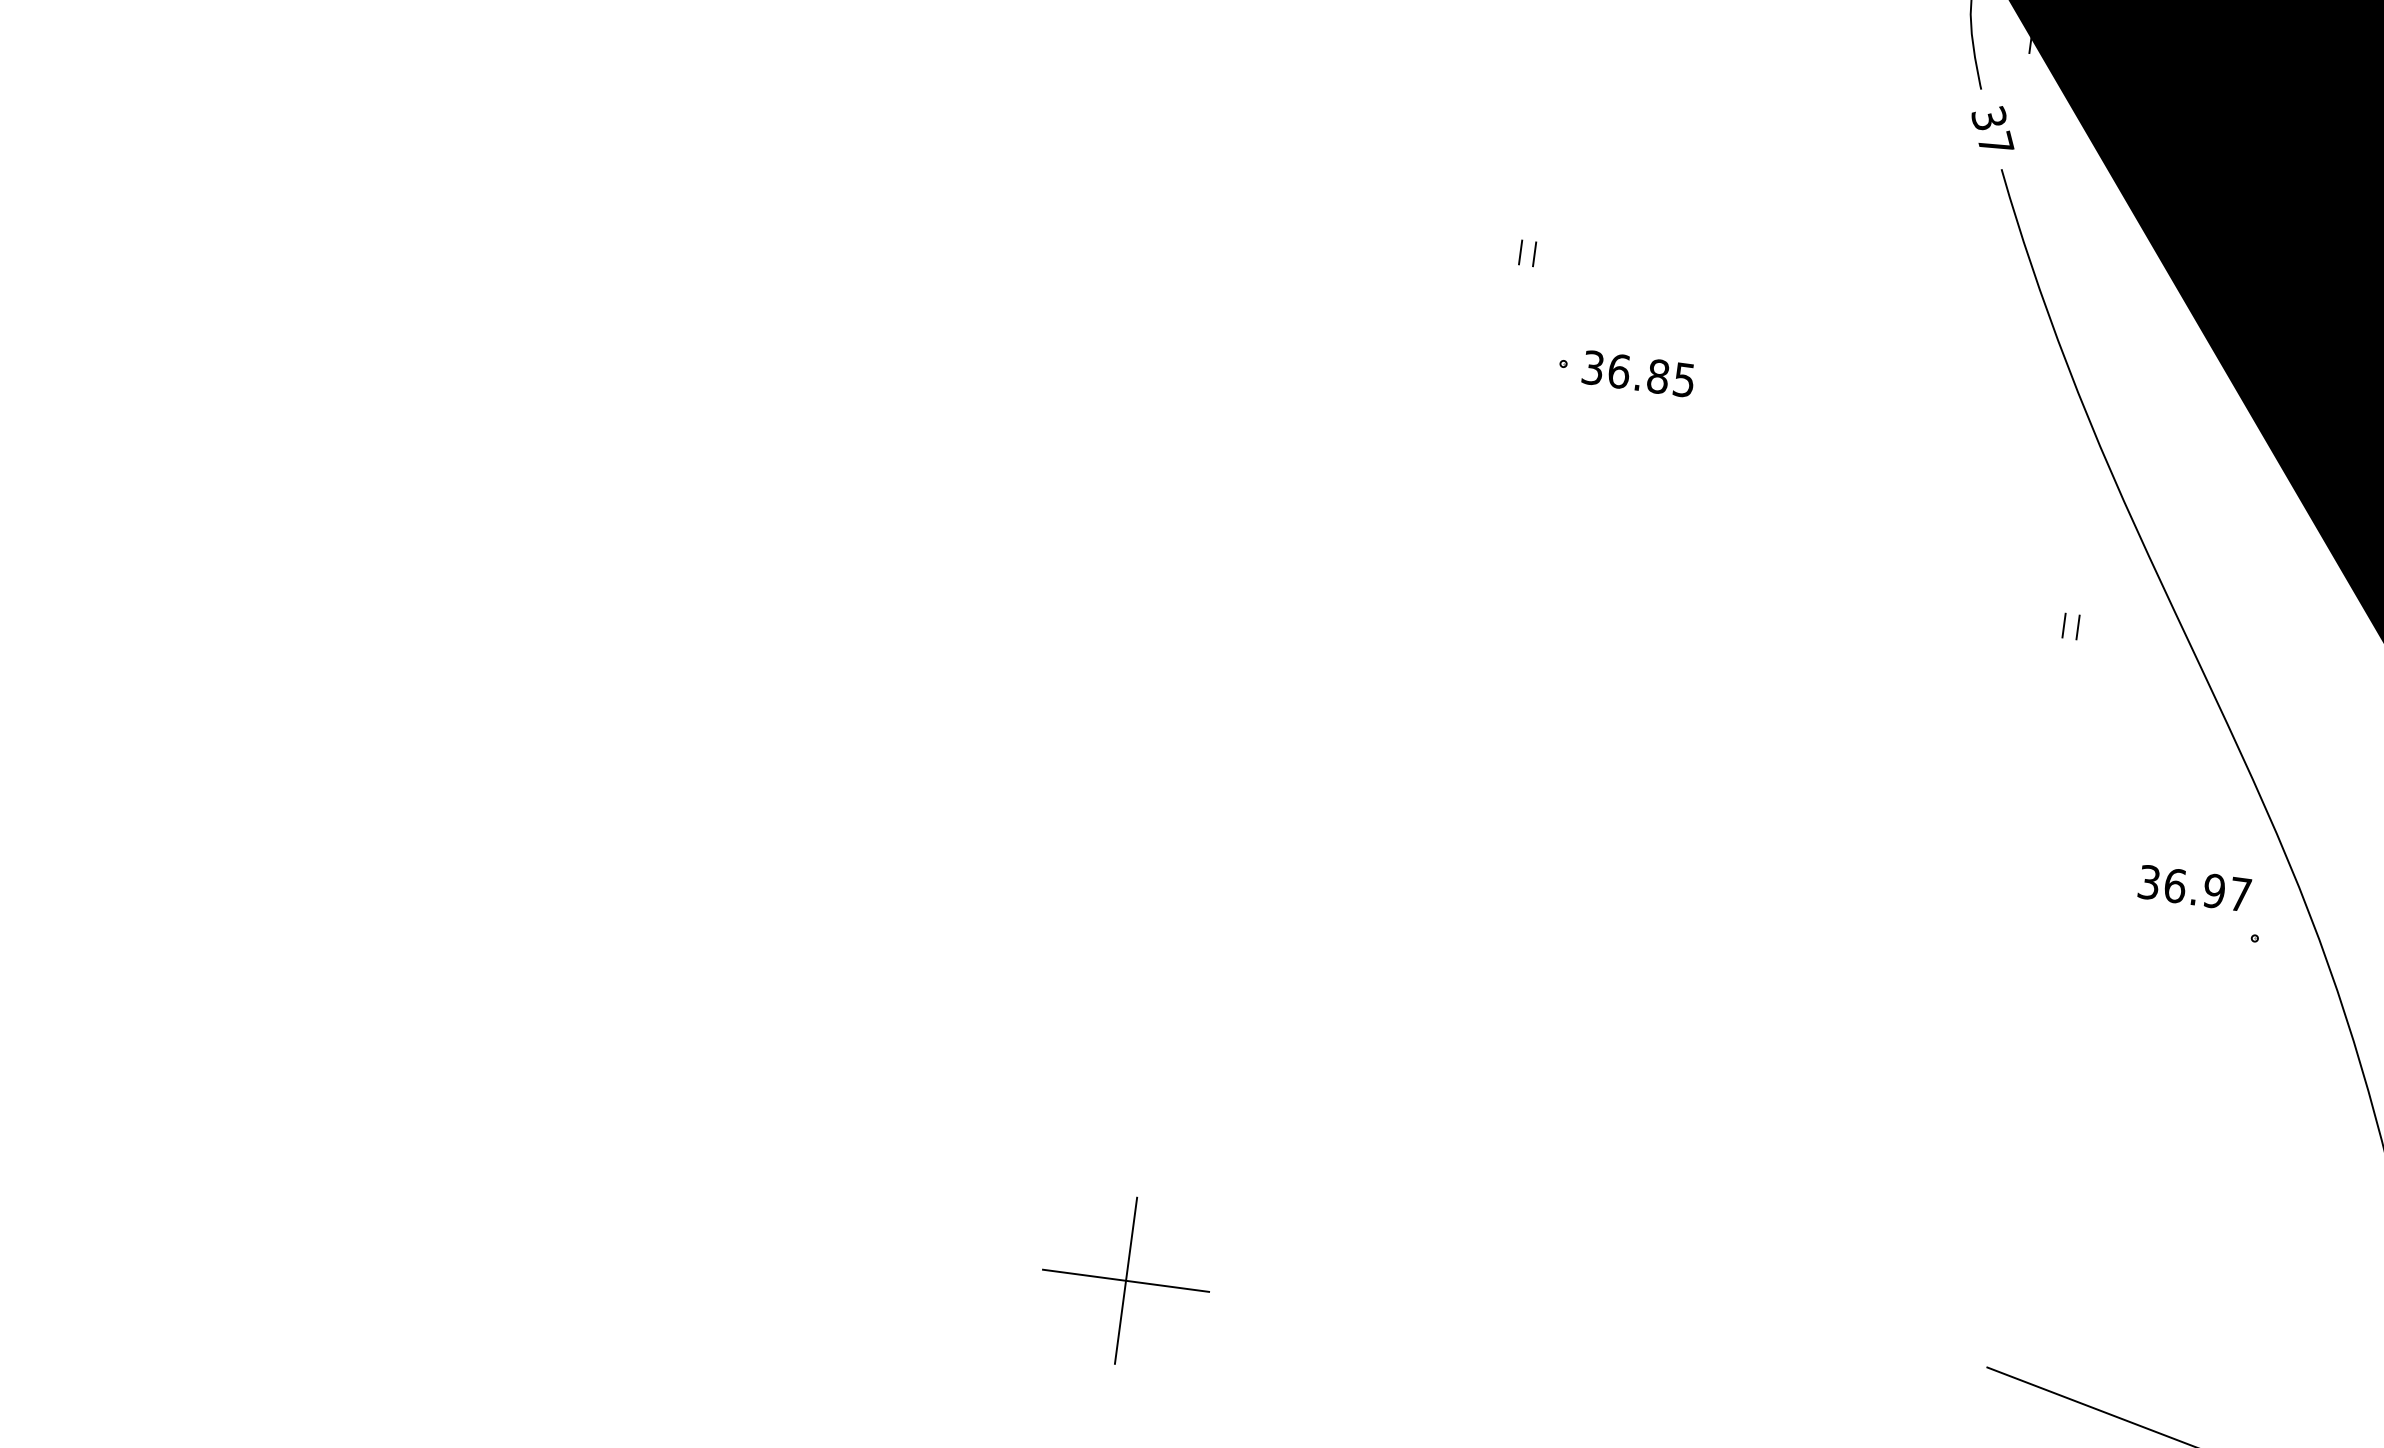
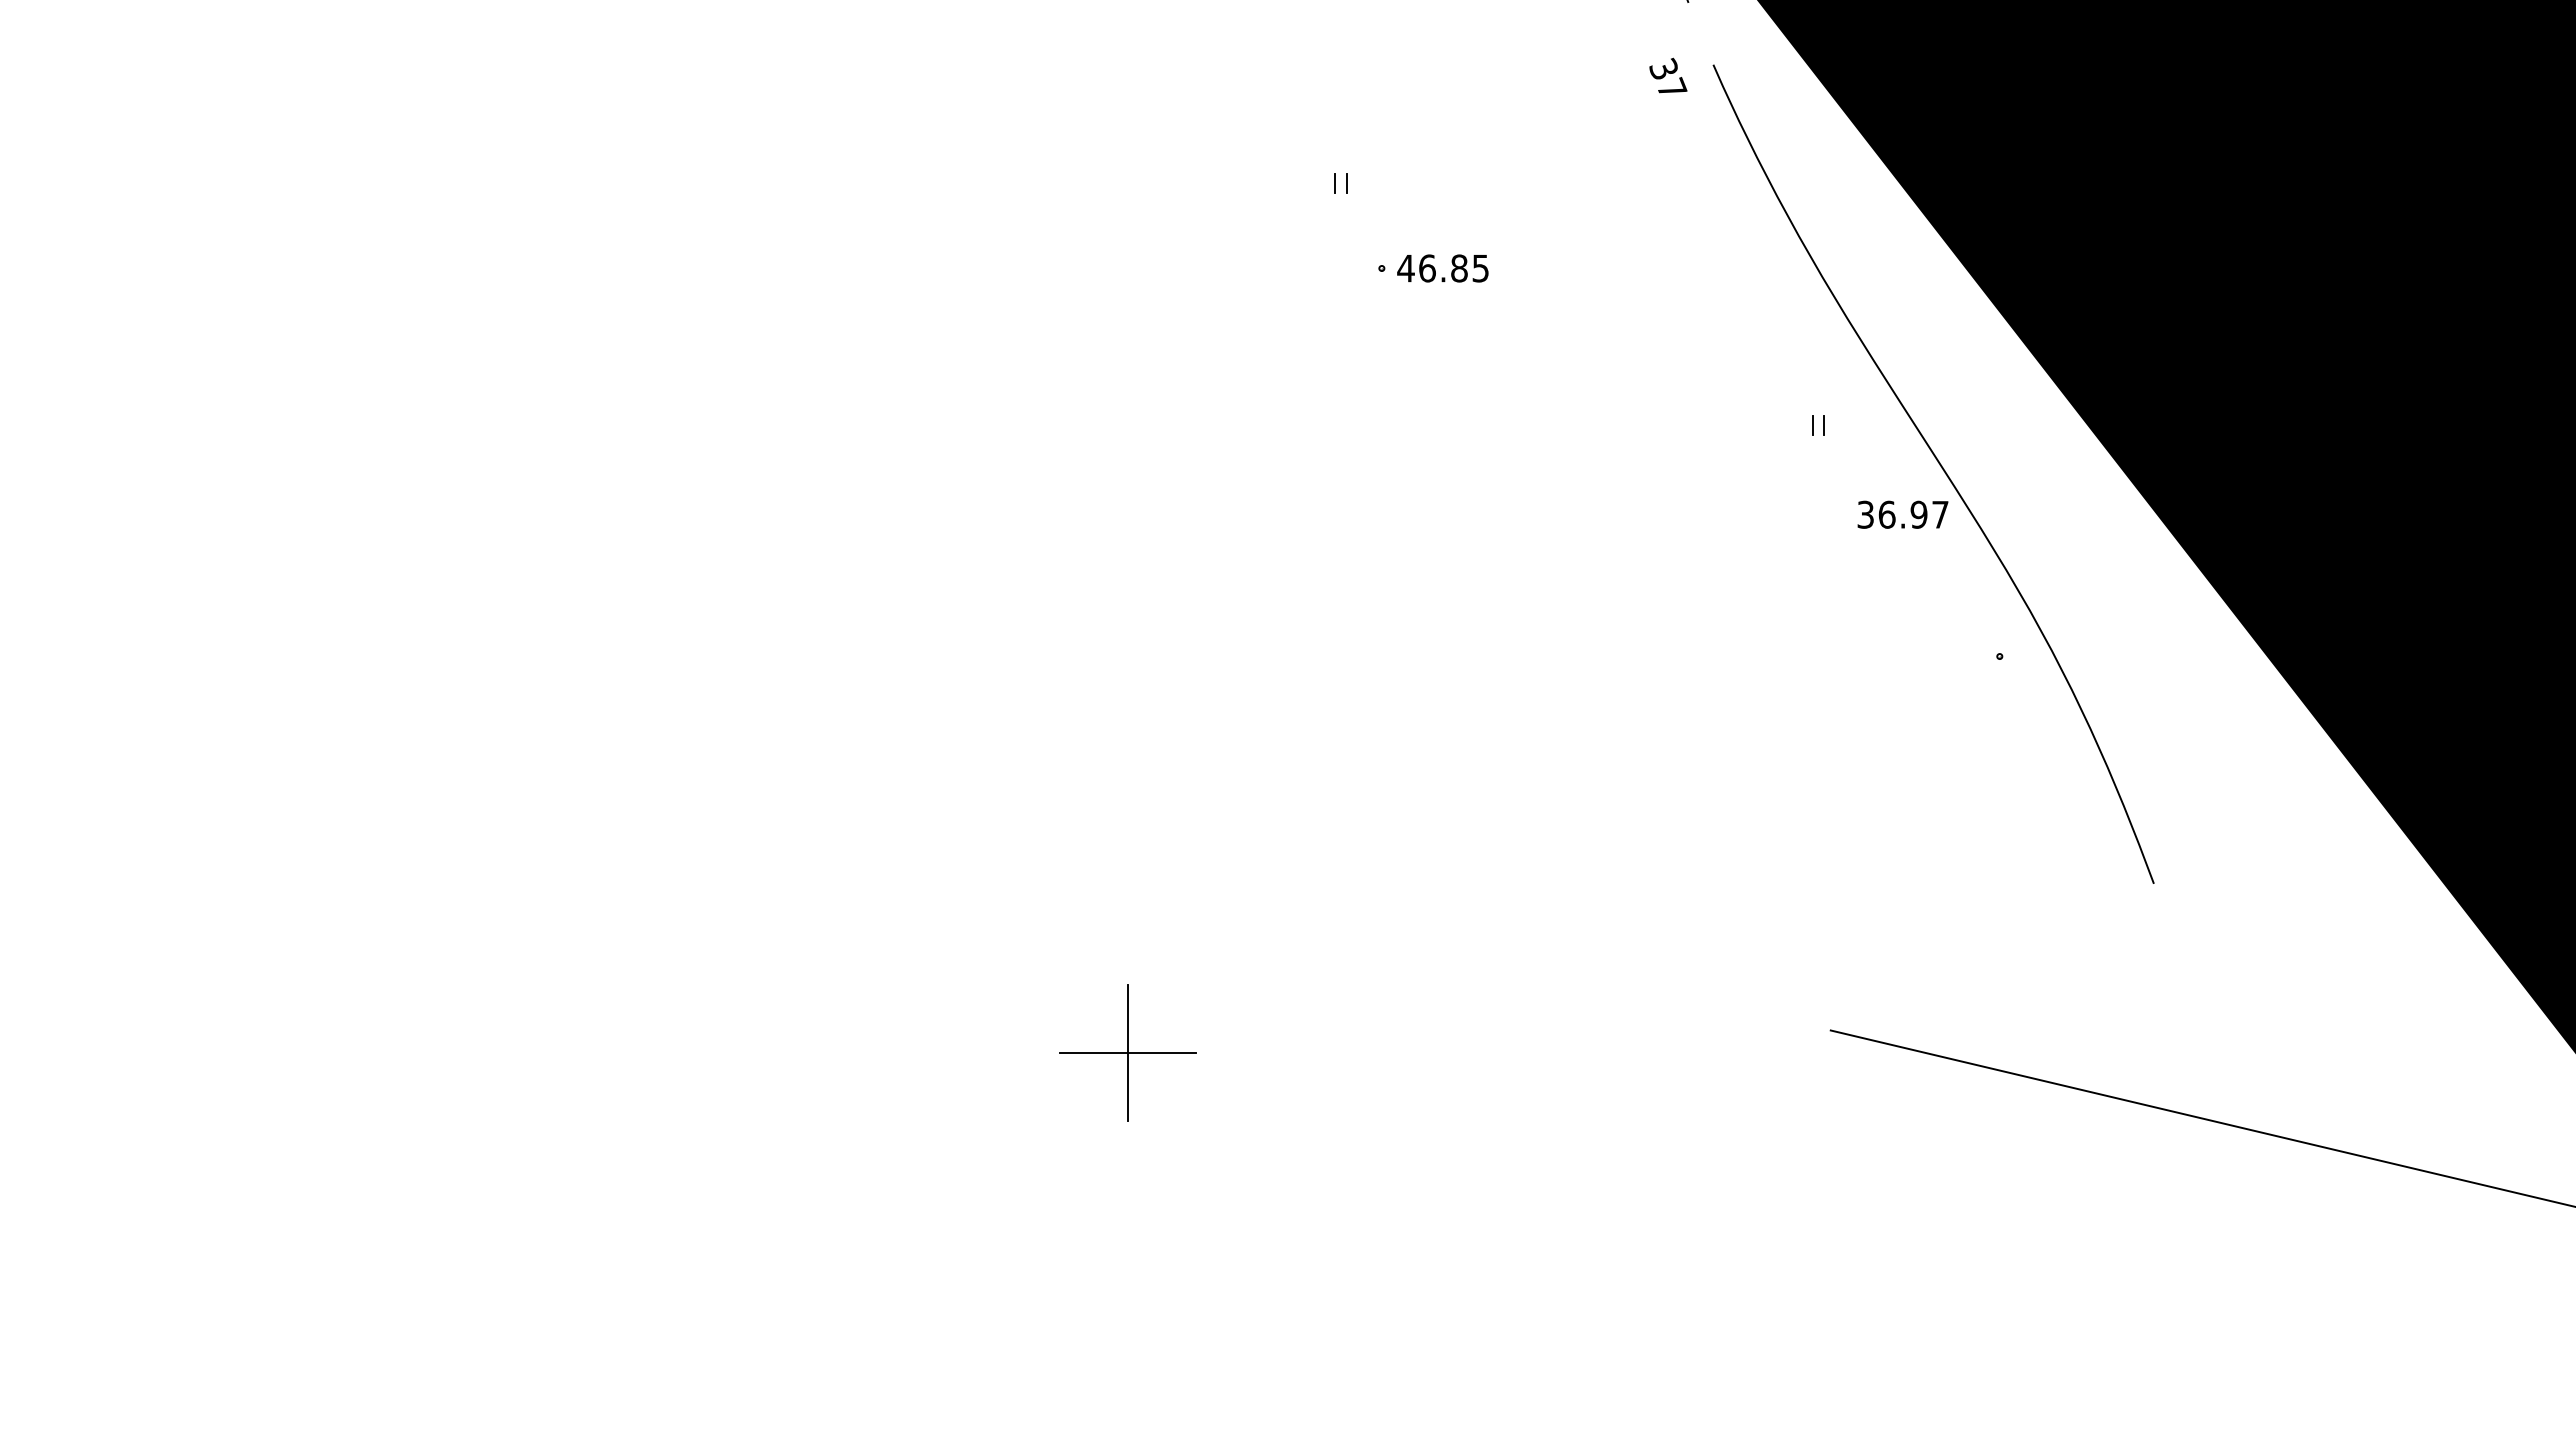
text: (1993, 126) -> (1668, 75), moved
text: (1592, 367) -> (1405, 268), 36.85 -> 46.85
text: (2194, 888) -> (1902, 514), moved

